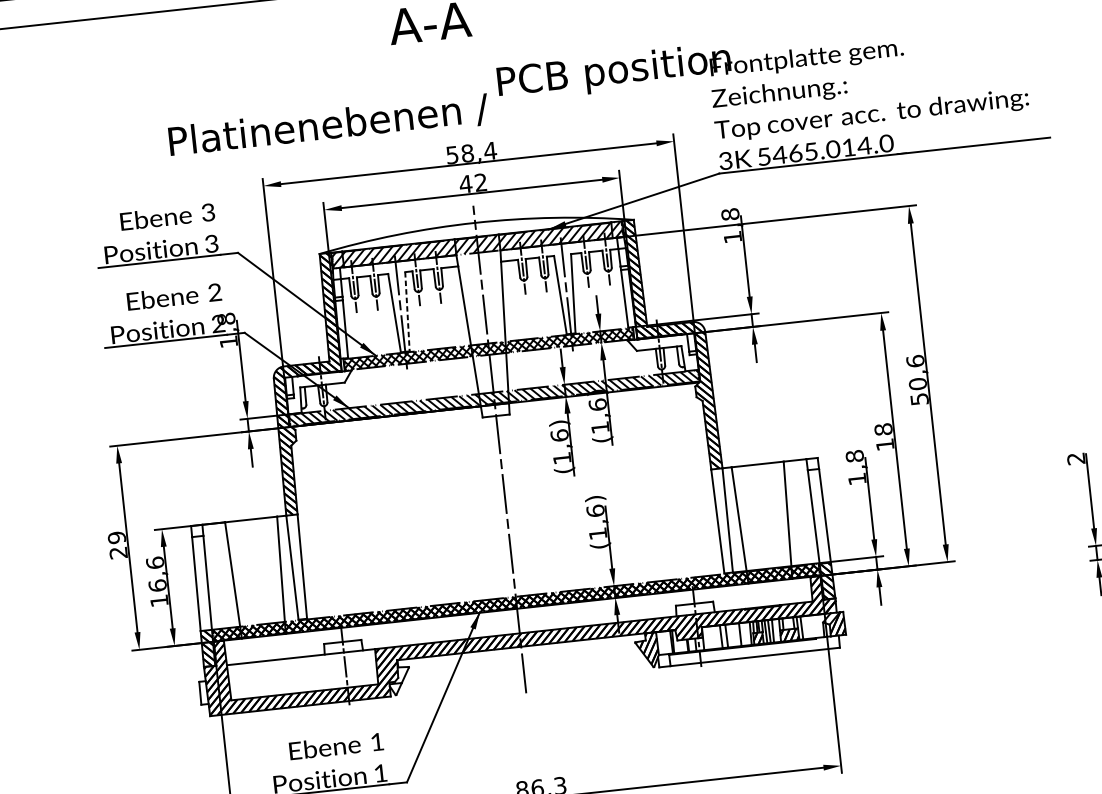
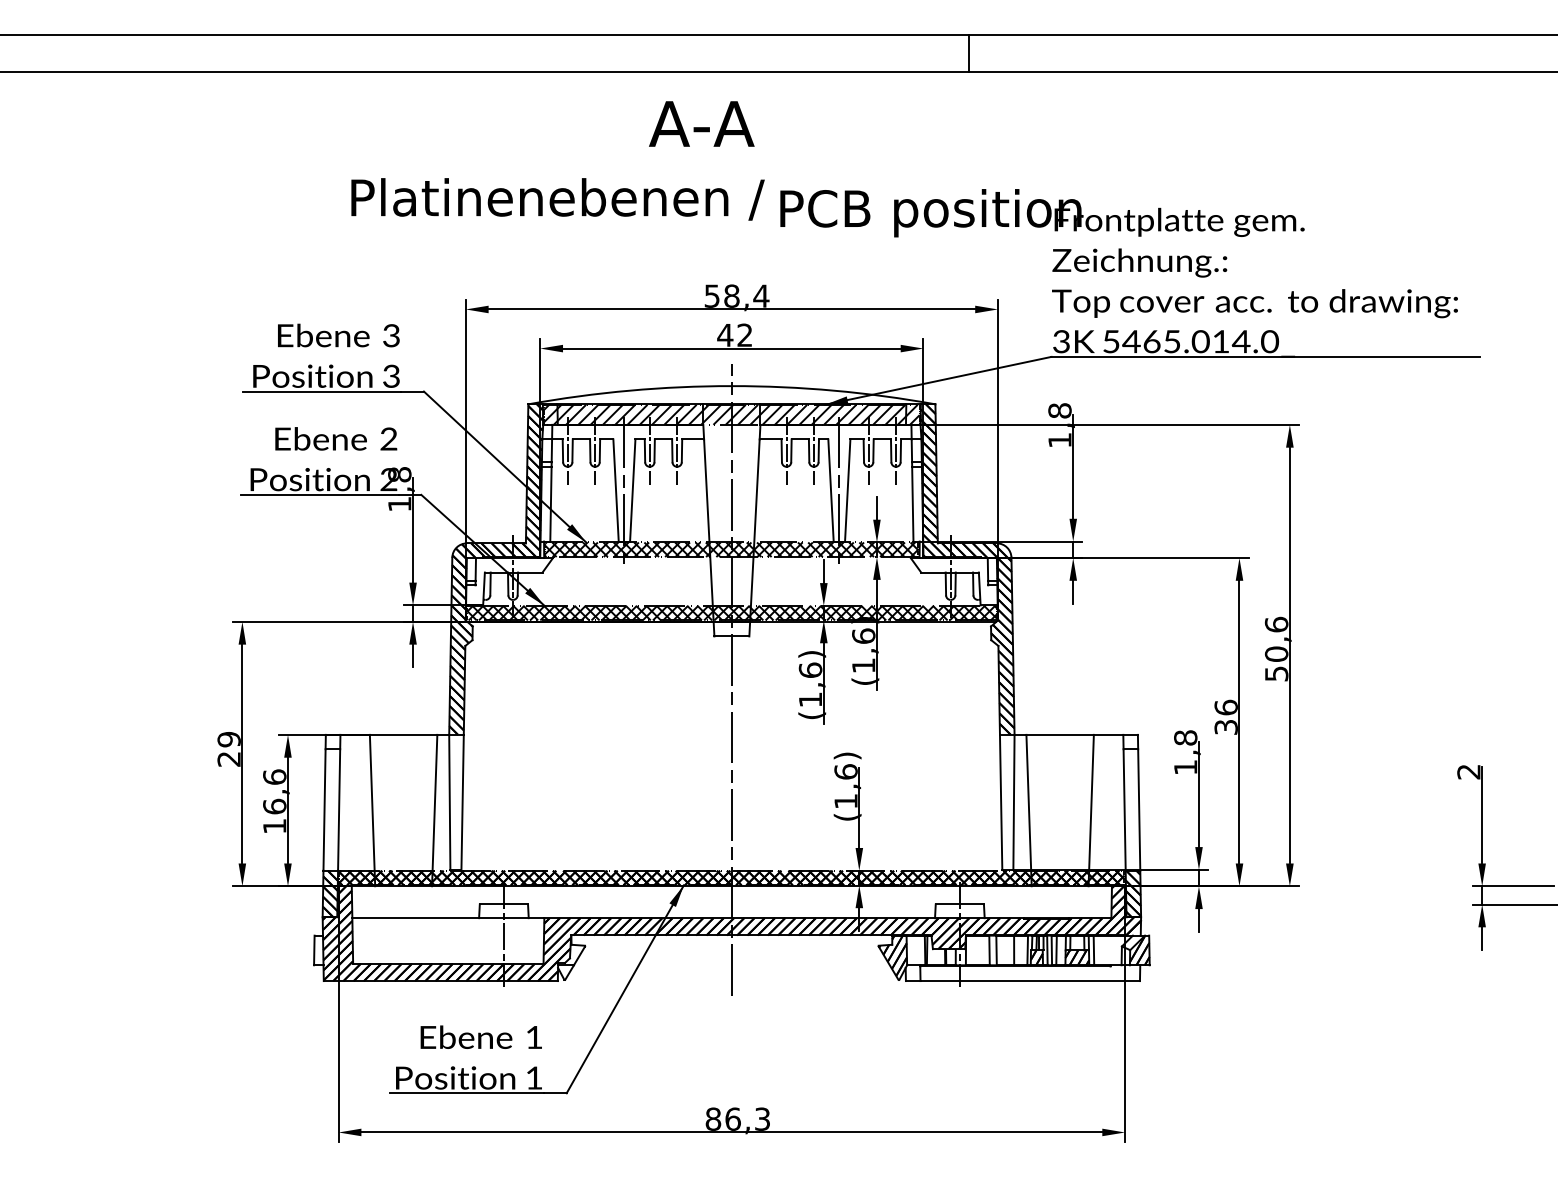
text: (328, 125) -> (557, 199), moved
line: (407, 312) -> (632, 491), dashed -> solid
hatch: (493, 397) -> (731, 612), added
text: (883, 436) -> (1225, 716), 18 -> 36

